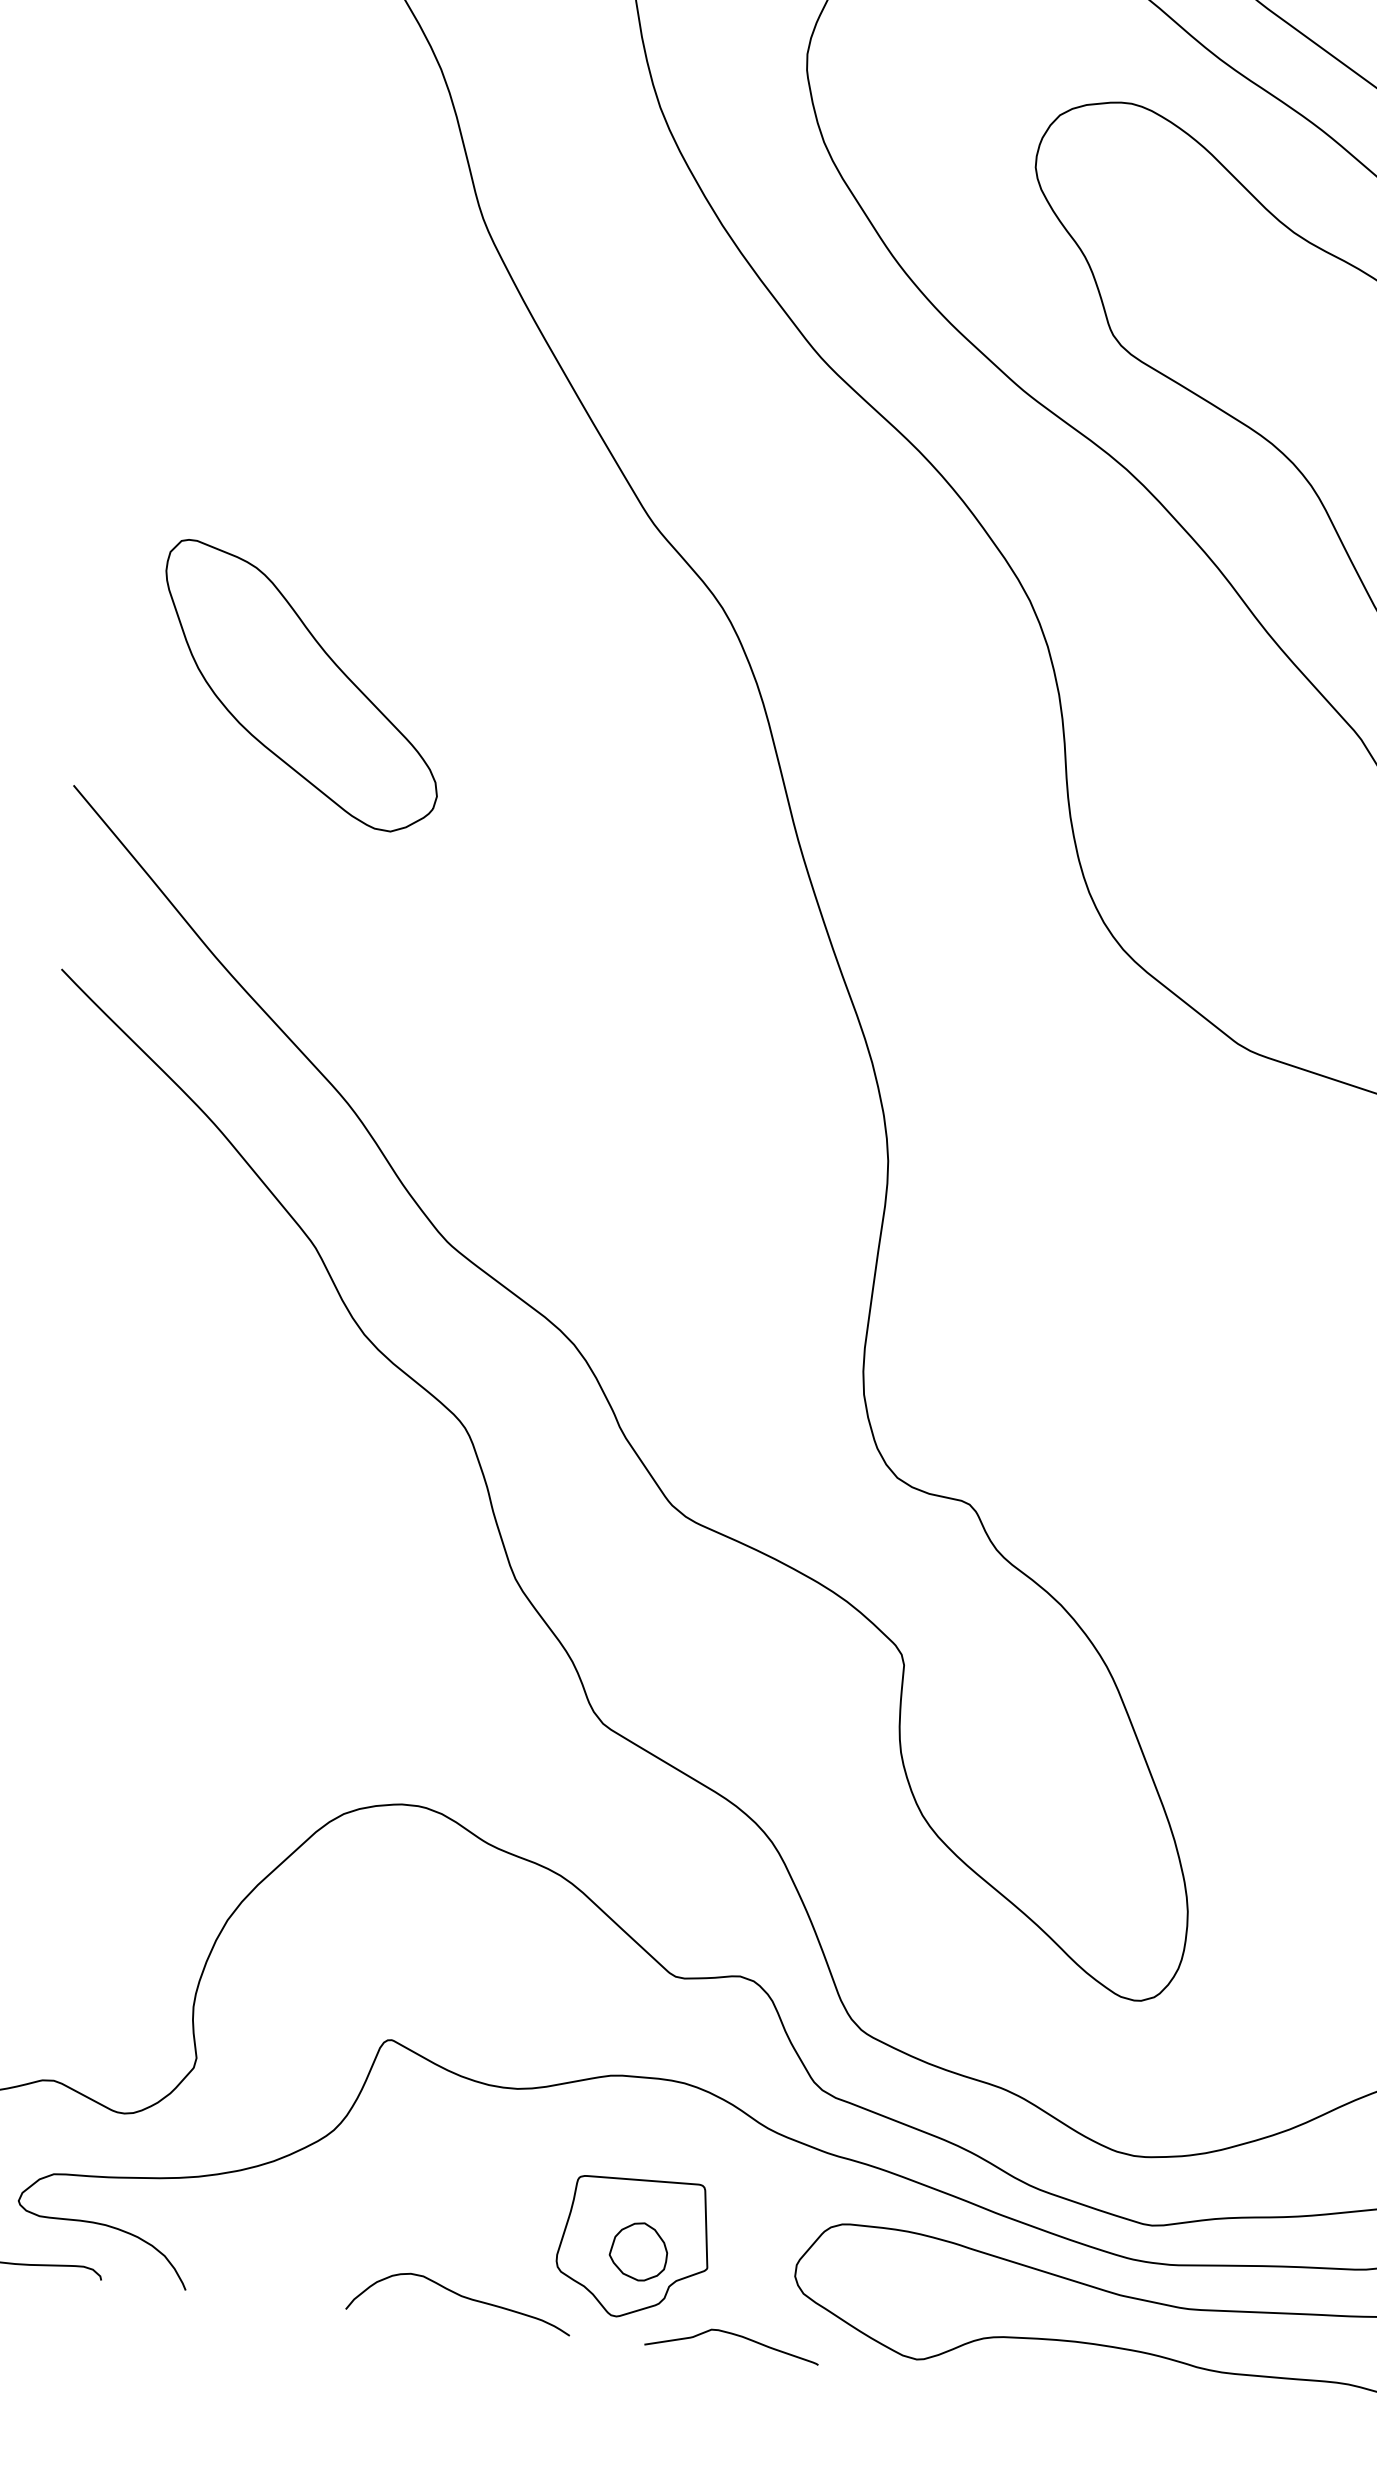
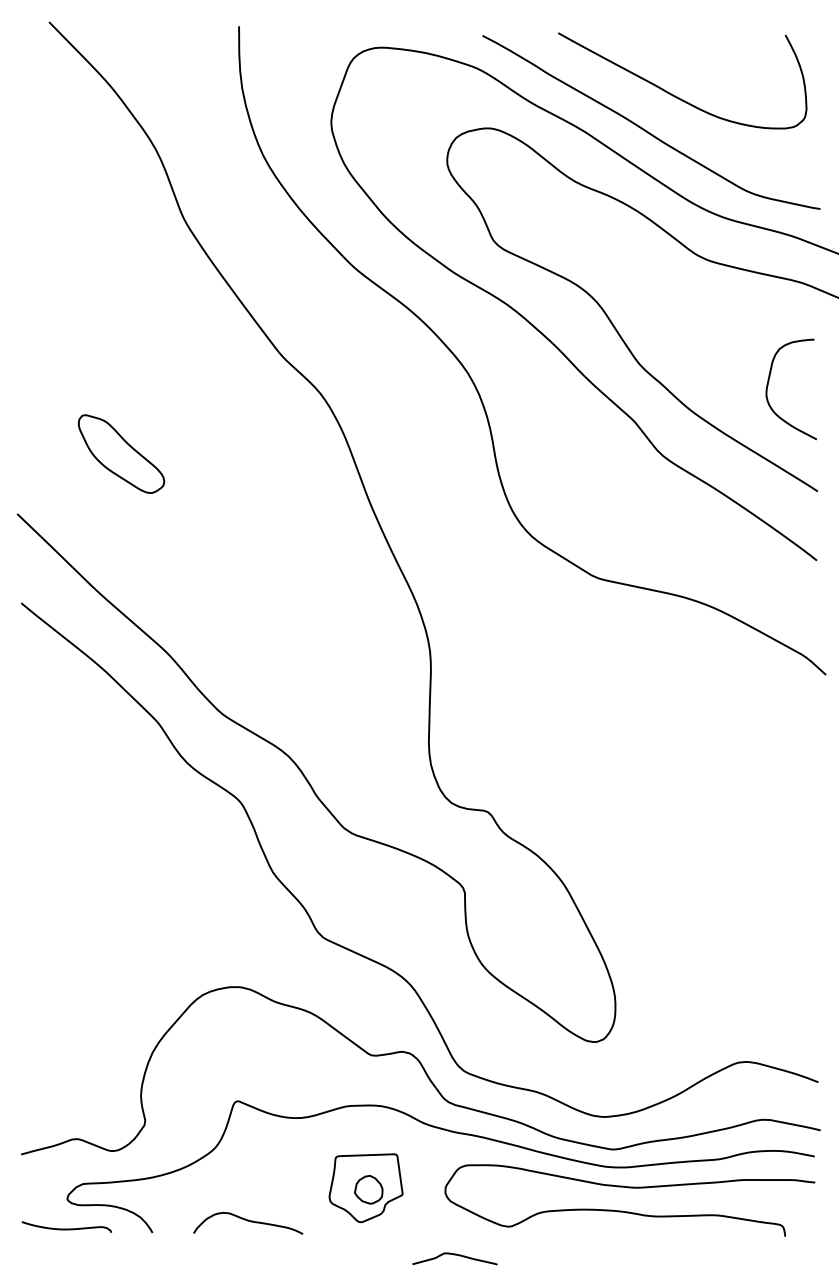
part: (301, 685) -> (121, 453), size x0.6
curve: (460, 2297) -> (248, 1221), moved
curve: (732, 2336) -> (454, 1255), moved

